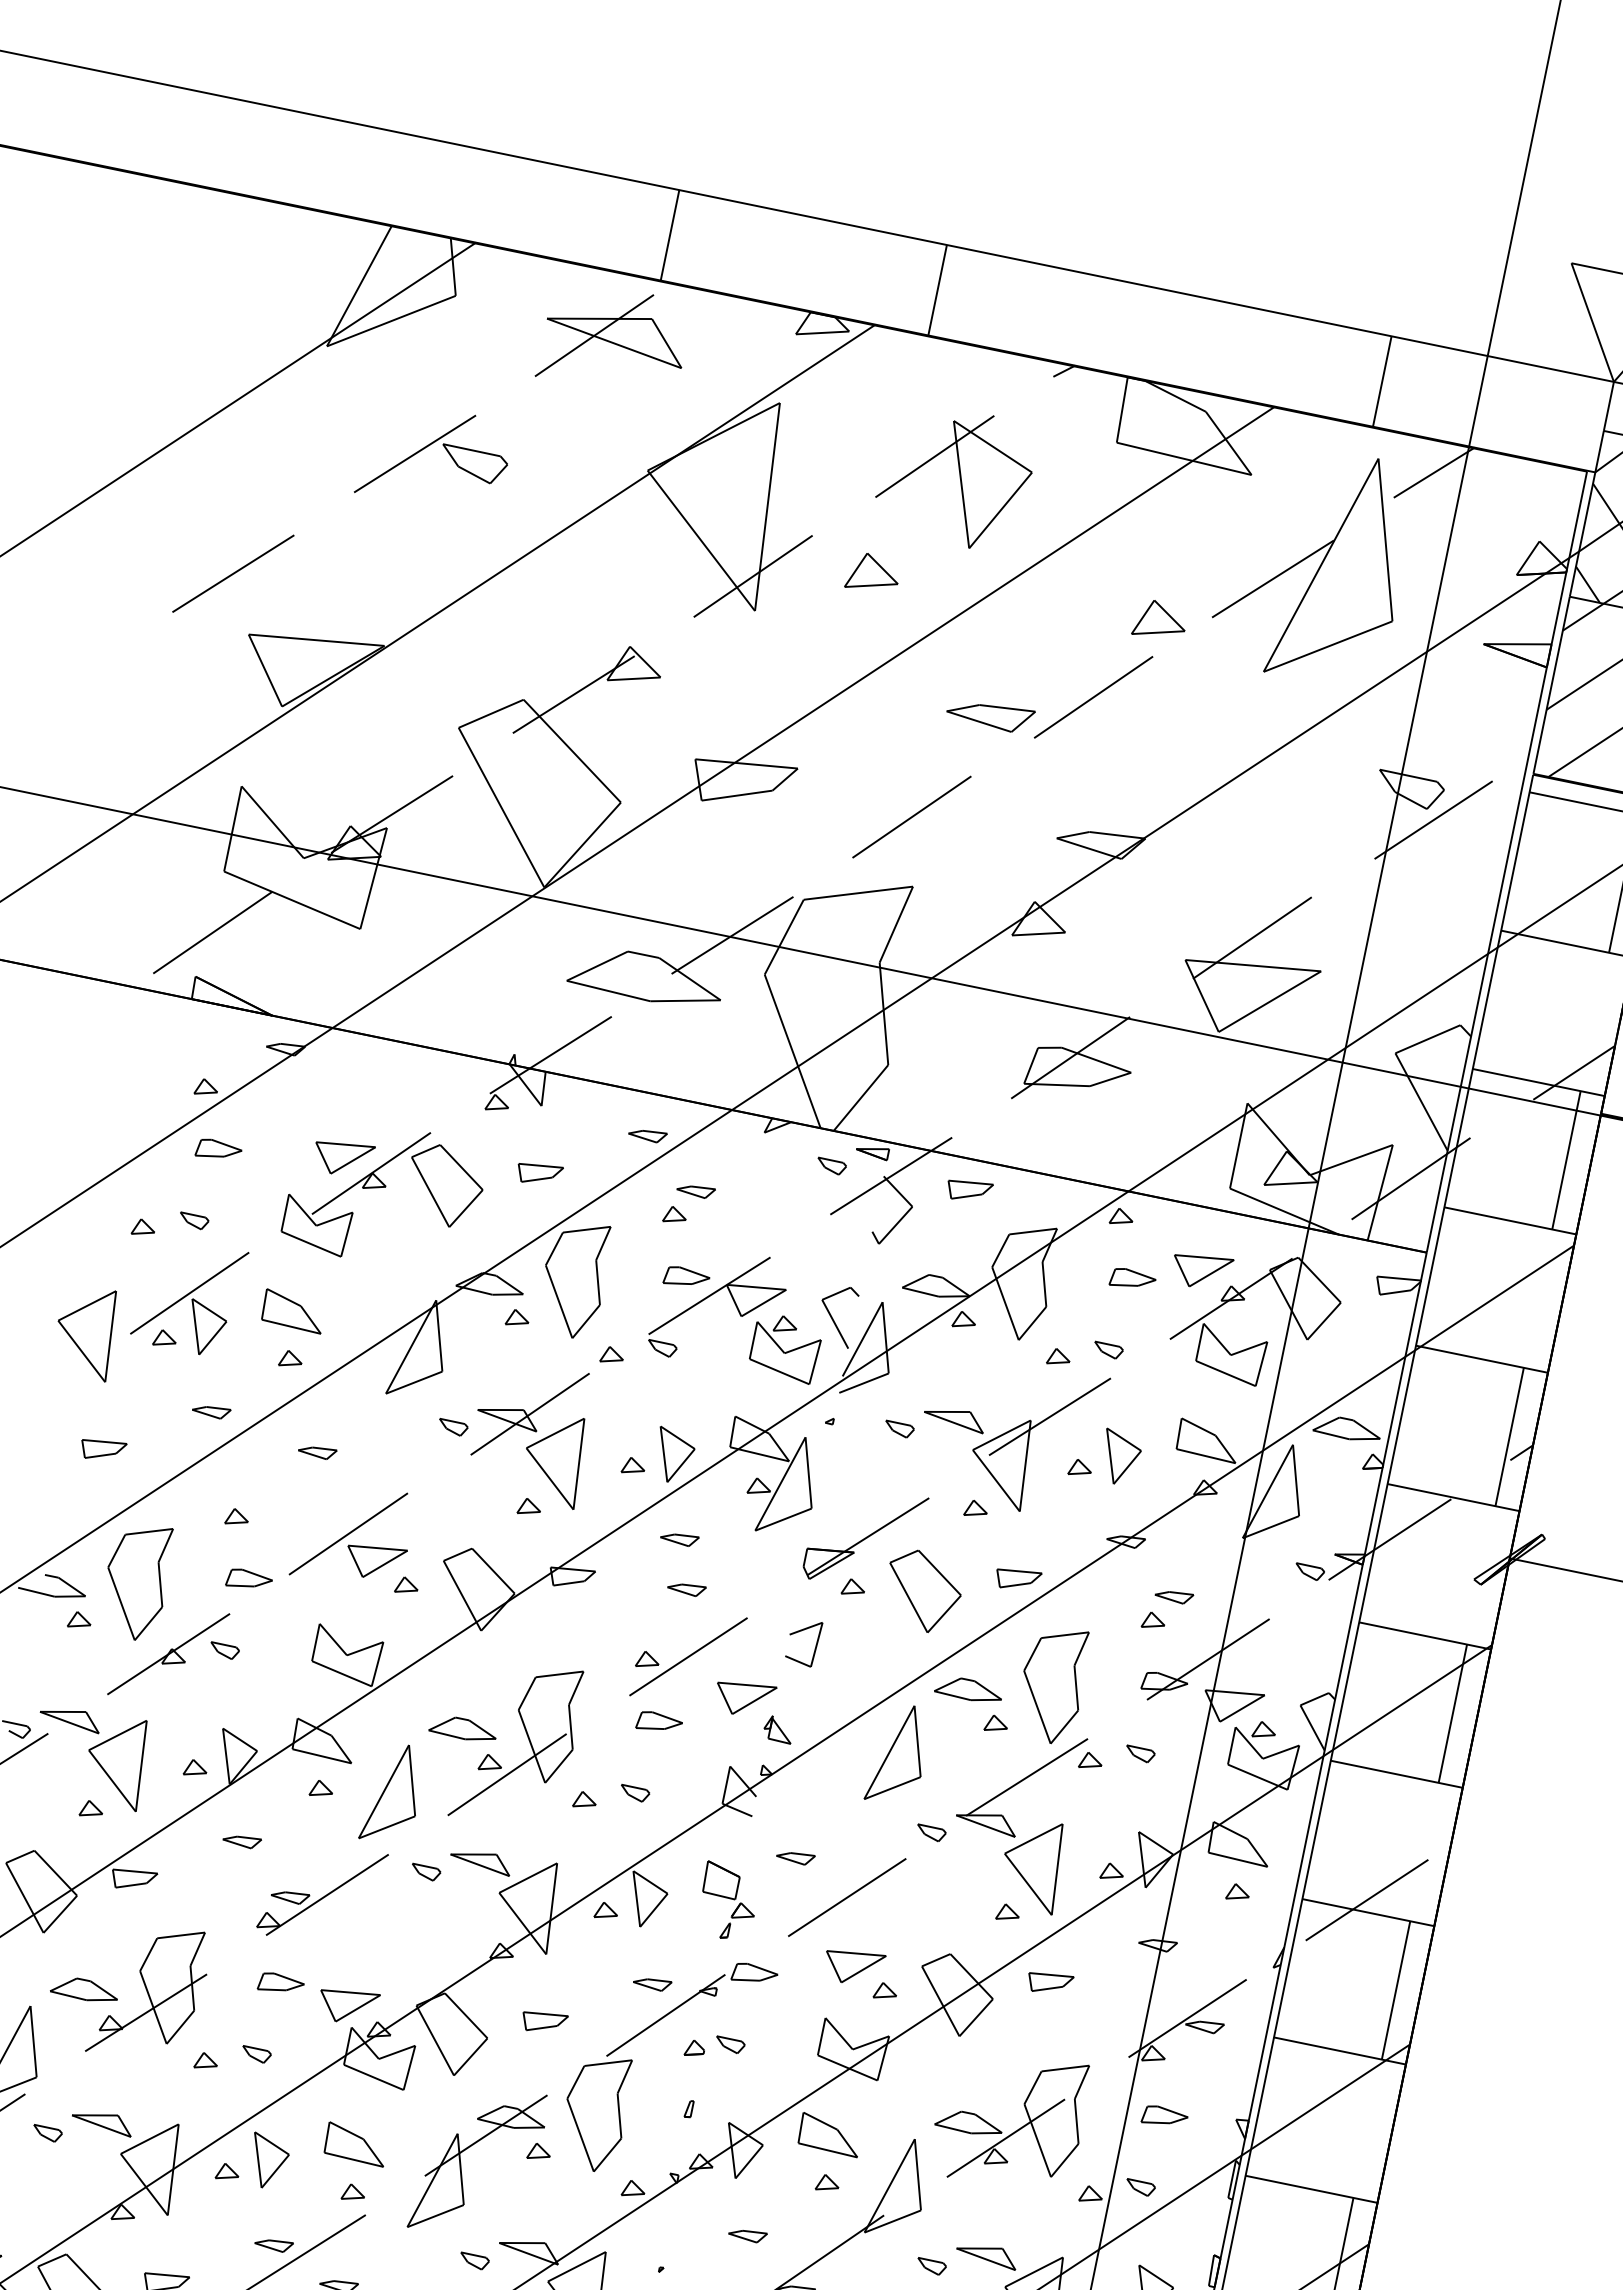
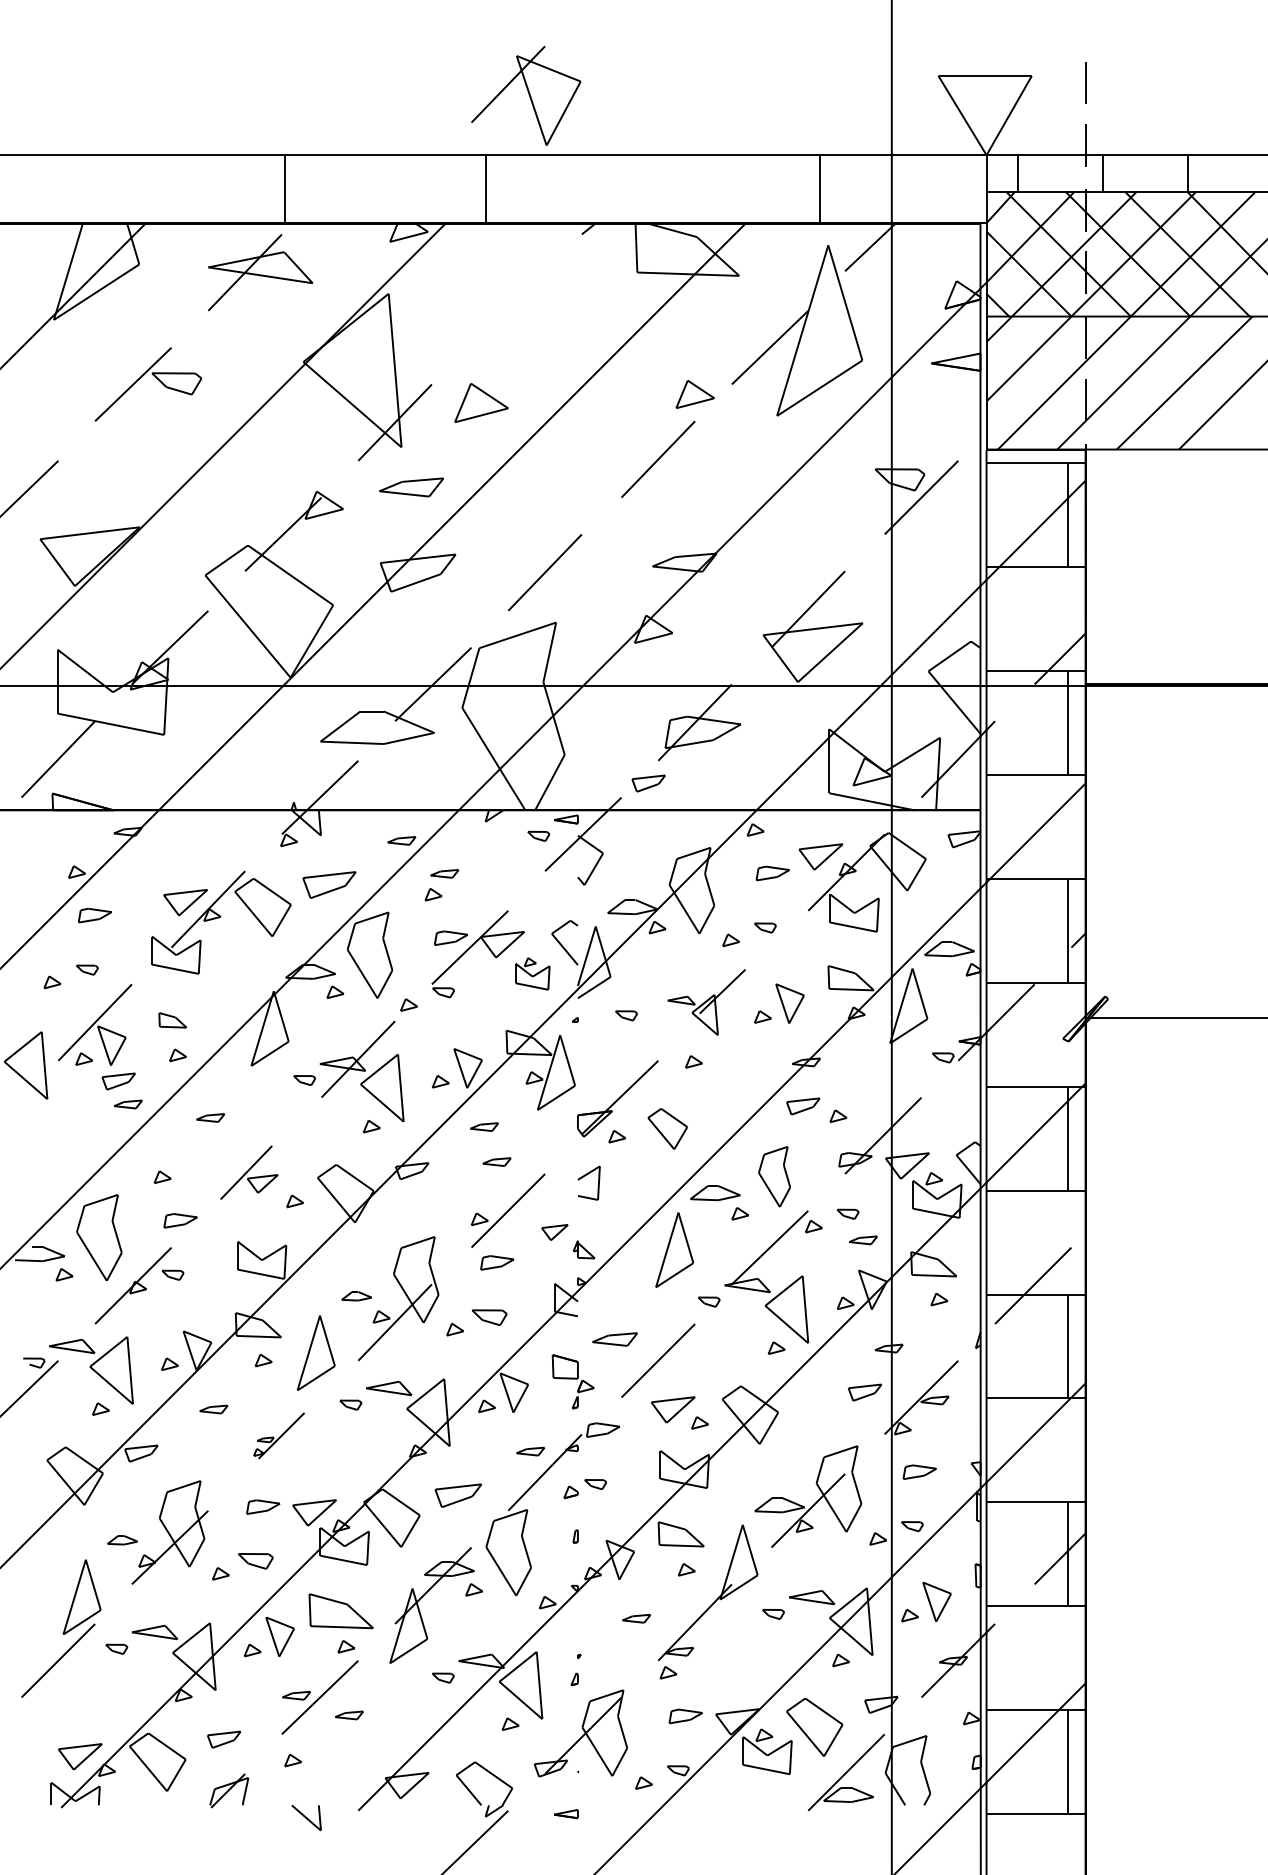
part: (956, 476) -> (526, 95), moved
part: (873, 573) -> (481, 402), size x1.4
part: (990, 715) -> (411, 487), moved
part: (539, 1173) -> (329, 884), size x1.6
part: (968, 1190) -> (648, 783), moved
part: (293, 1311) -> (172, 1020), size x0.6
part: (785, 1347) -> (532, 973), size x0.7
part: (1009, 1433) -> (706, 1002), size x0.6
part: (102, 1450) -> (118, 1081), moved
part: (354, 1535) -> (249, 1172), size x0.7
part: (1018, 1579) -> (803, 1106), moved
part: (922, 1590) -> (667, 1128), size x0.7
part: (1174, 1596) -> (863, 1240), moved
part: (1052, 1683) -> (774, 1176), size x0.7
part: (744, 1698) -> (554, 1232), size x0.6
part: (462, 1729) -> (356, 1296), size x0.6
part: (634, 1792) -> (489, 1316), size x1.6
part: (796, 1857) -> (615, 1339), size x1.6
part: (321, 1893) -> (278, 1435), size x0.6
part: (1049, 1983) -> (864, 1392), moved
part: (84, 1990) -> (122, 1540), size x0.6
part: (544, 2022) -> (458, 1495), size x1.4
part: (255, 2054) -> (255, 1561), size x1.6
part: (355, 2144) -> (340, 1611), size x1.4

